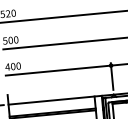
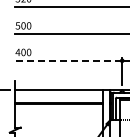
line: (58, 70) -> (68, 60), solid -> dashed

